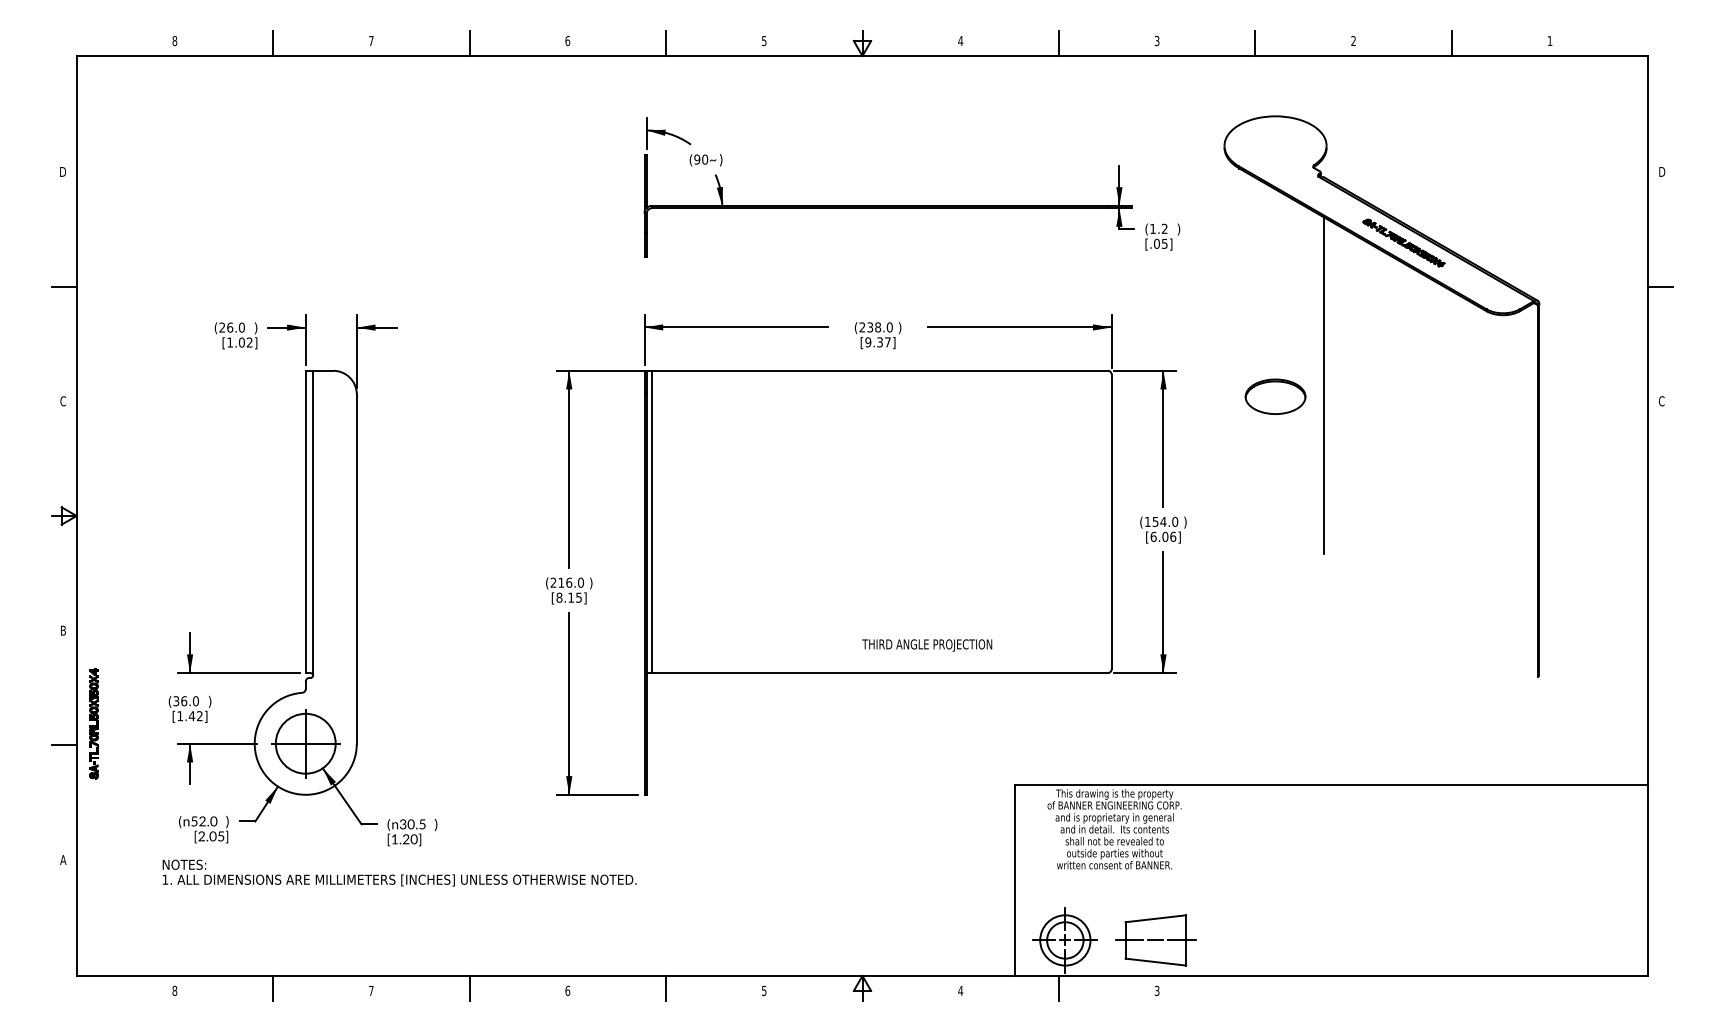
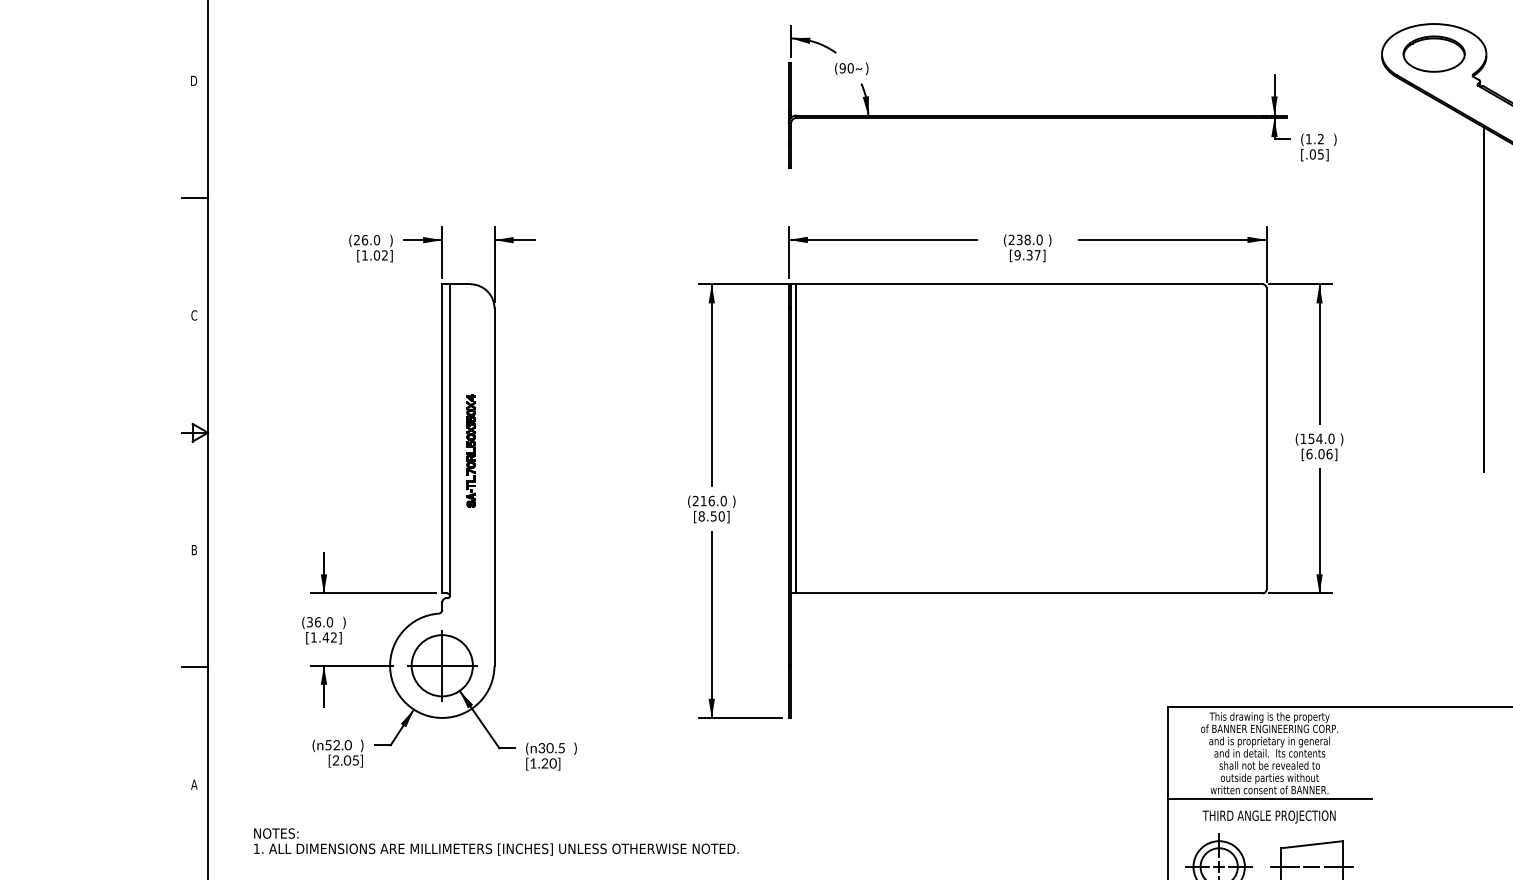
part: (1275, 396) -> (1434, 53), moved
text: (575, 597) -> (718, 516), [8.15] -> [8.50]
text: (927, 645) -> (1269, 816), moved
part: (93, 723) -> (470, 450), moved
text: (399, 872) -> (496, 841), moved
line: (1114, 874) -> (1269, 799), added

